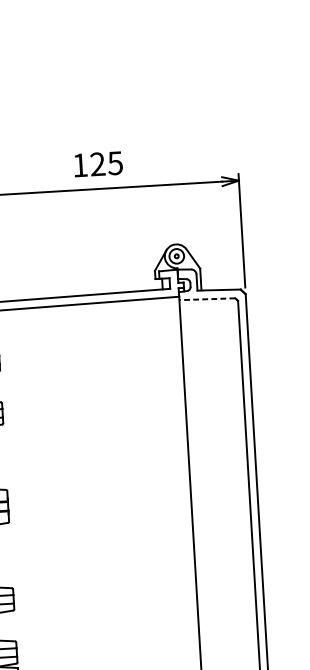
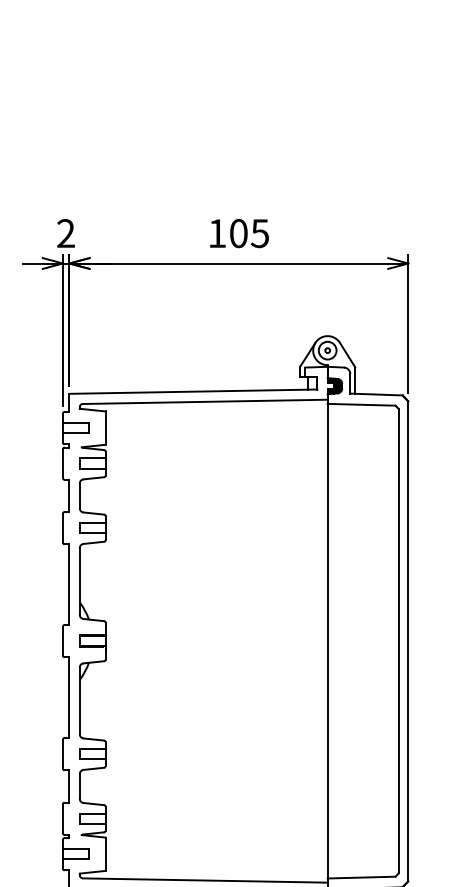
text: (97, 164) -> (238, 233), 125 -> 105
fill: (184, 285) -> (334, 386), added
line: (207, 299) -> (361, 404), dashed -> solid

